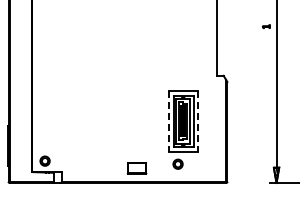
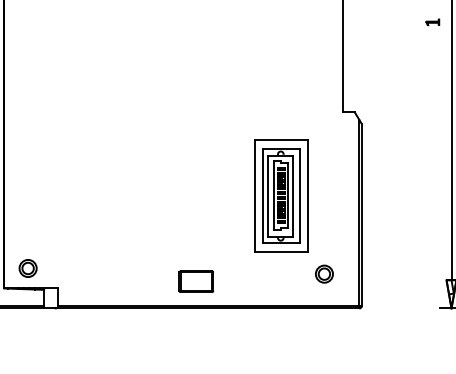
line: (168, 122) -> (253, 197), dashed -> solid
line: (198, 122) -> (308, 197), dashed -> solid
part: (177, 163) -> (323, 272), moved

